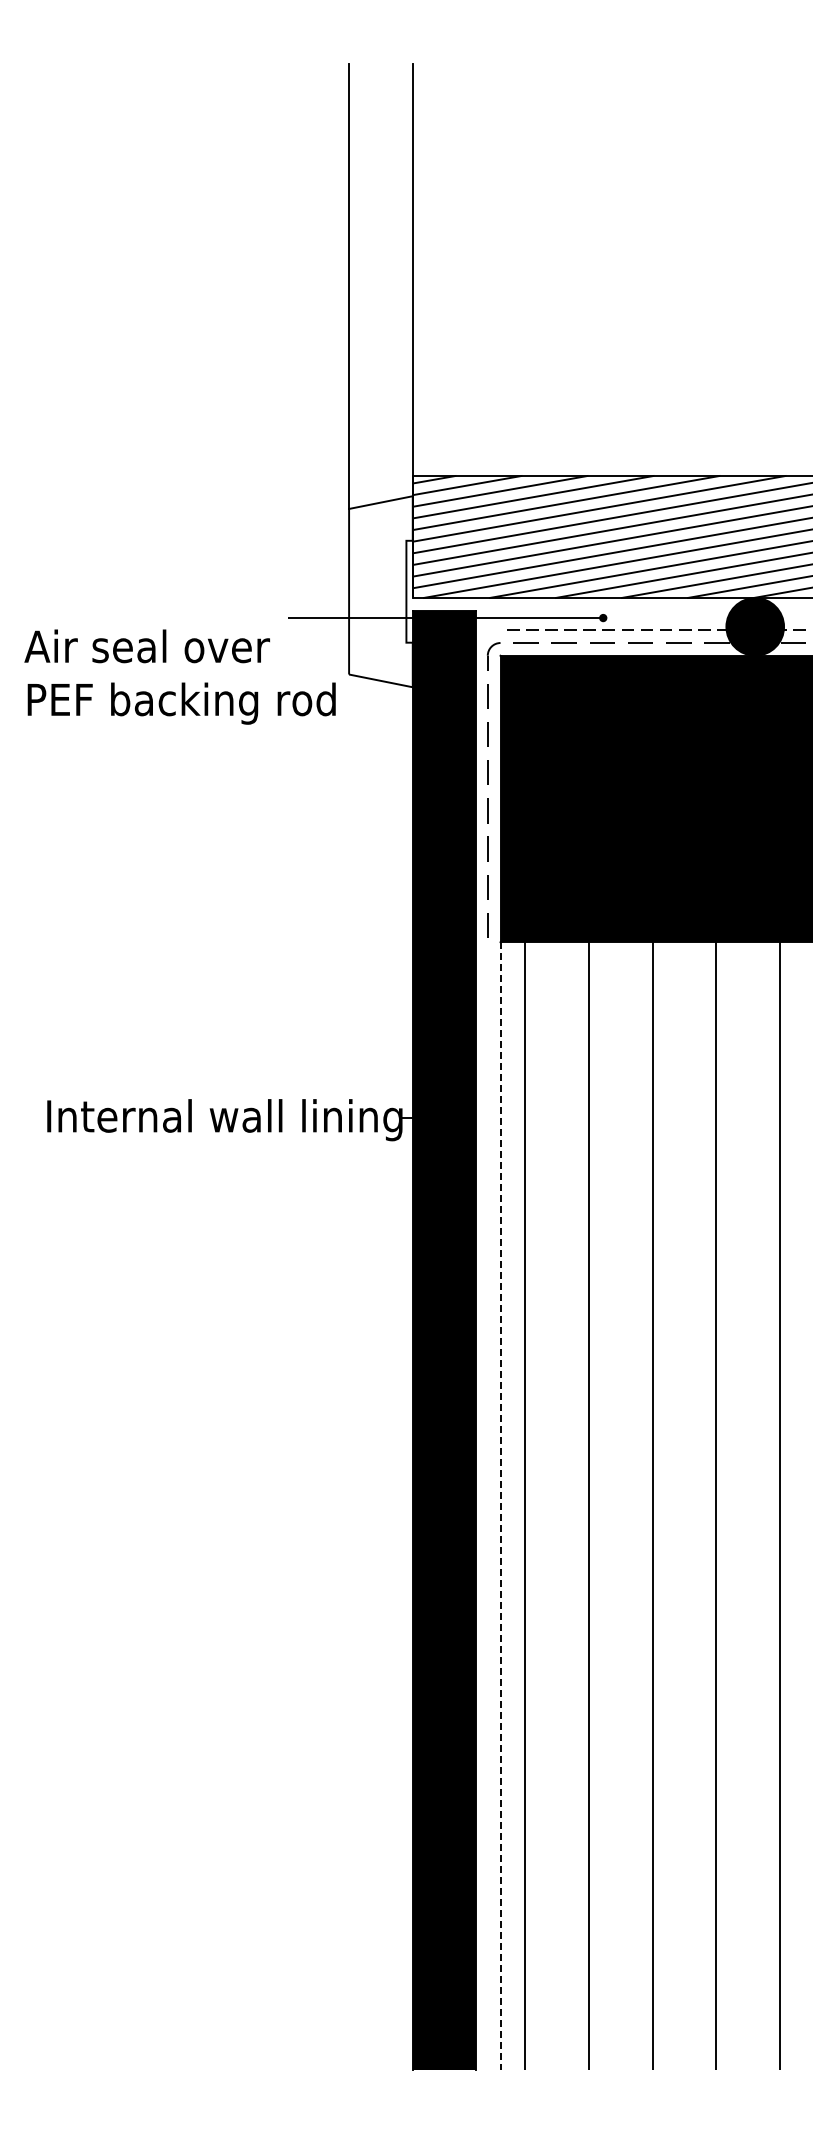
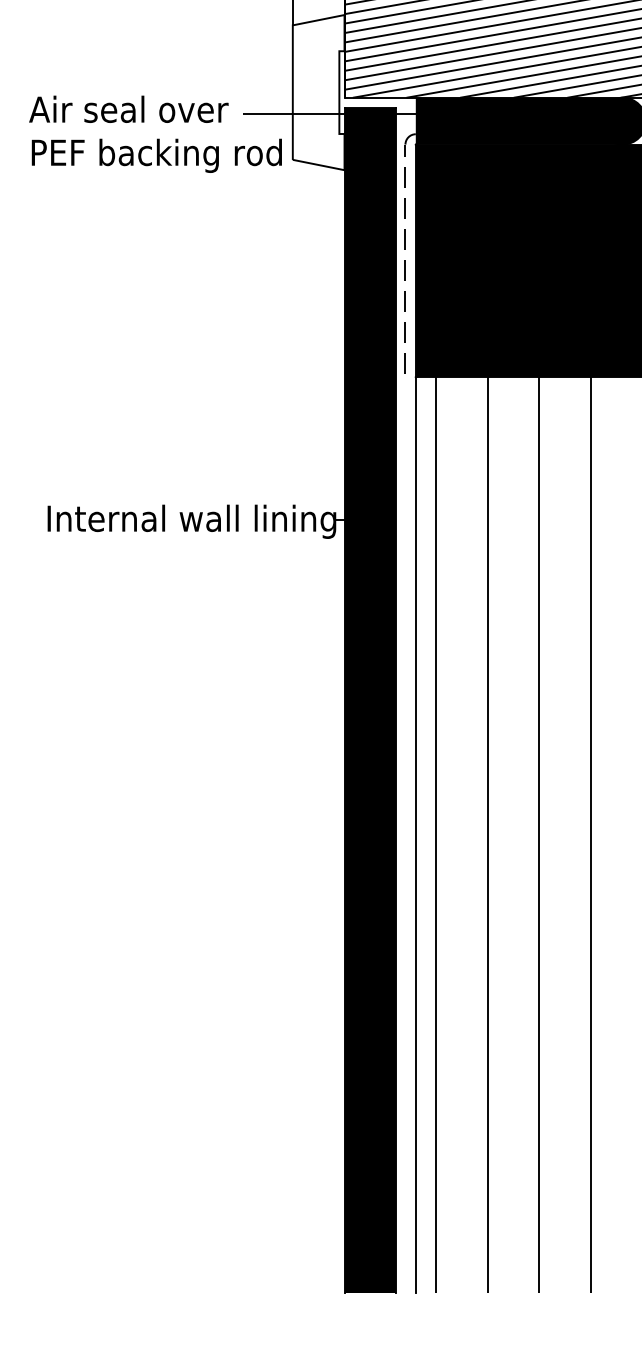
fill: (627, 626) -> (518, 120), added
text: (179, 676) -> (155, 133), moved
line: (500, 1506) -> (415, 835), dashed -> solid

